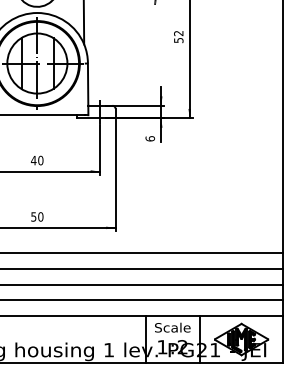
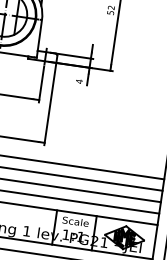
text: (150, 138) -> (79, 81), 6 -> 4
text: (182, 347) -> (80, 237), 1:2 -> 1:1

